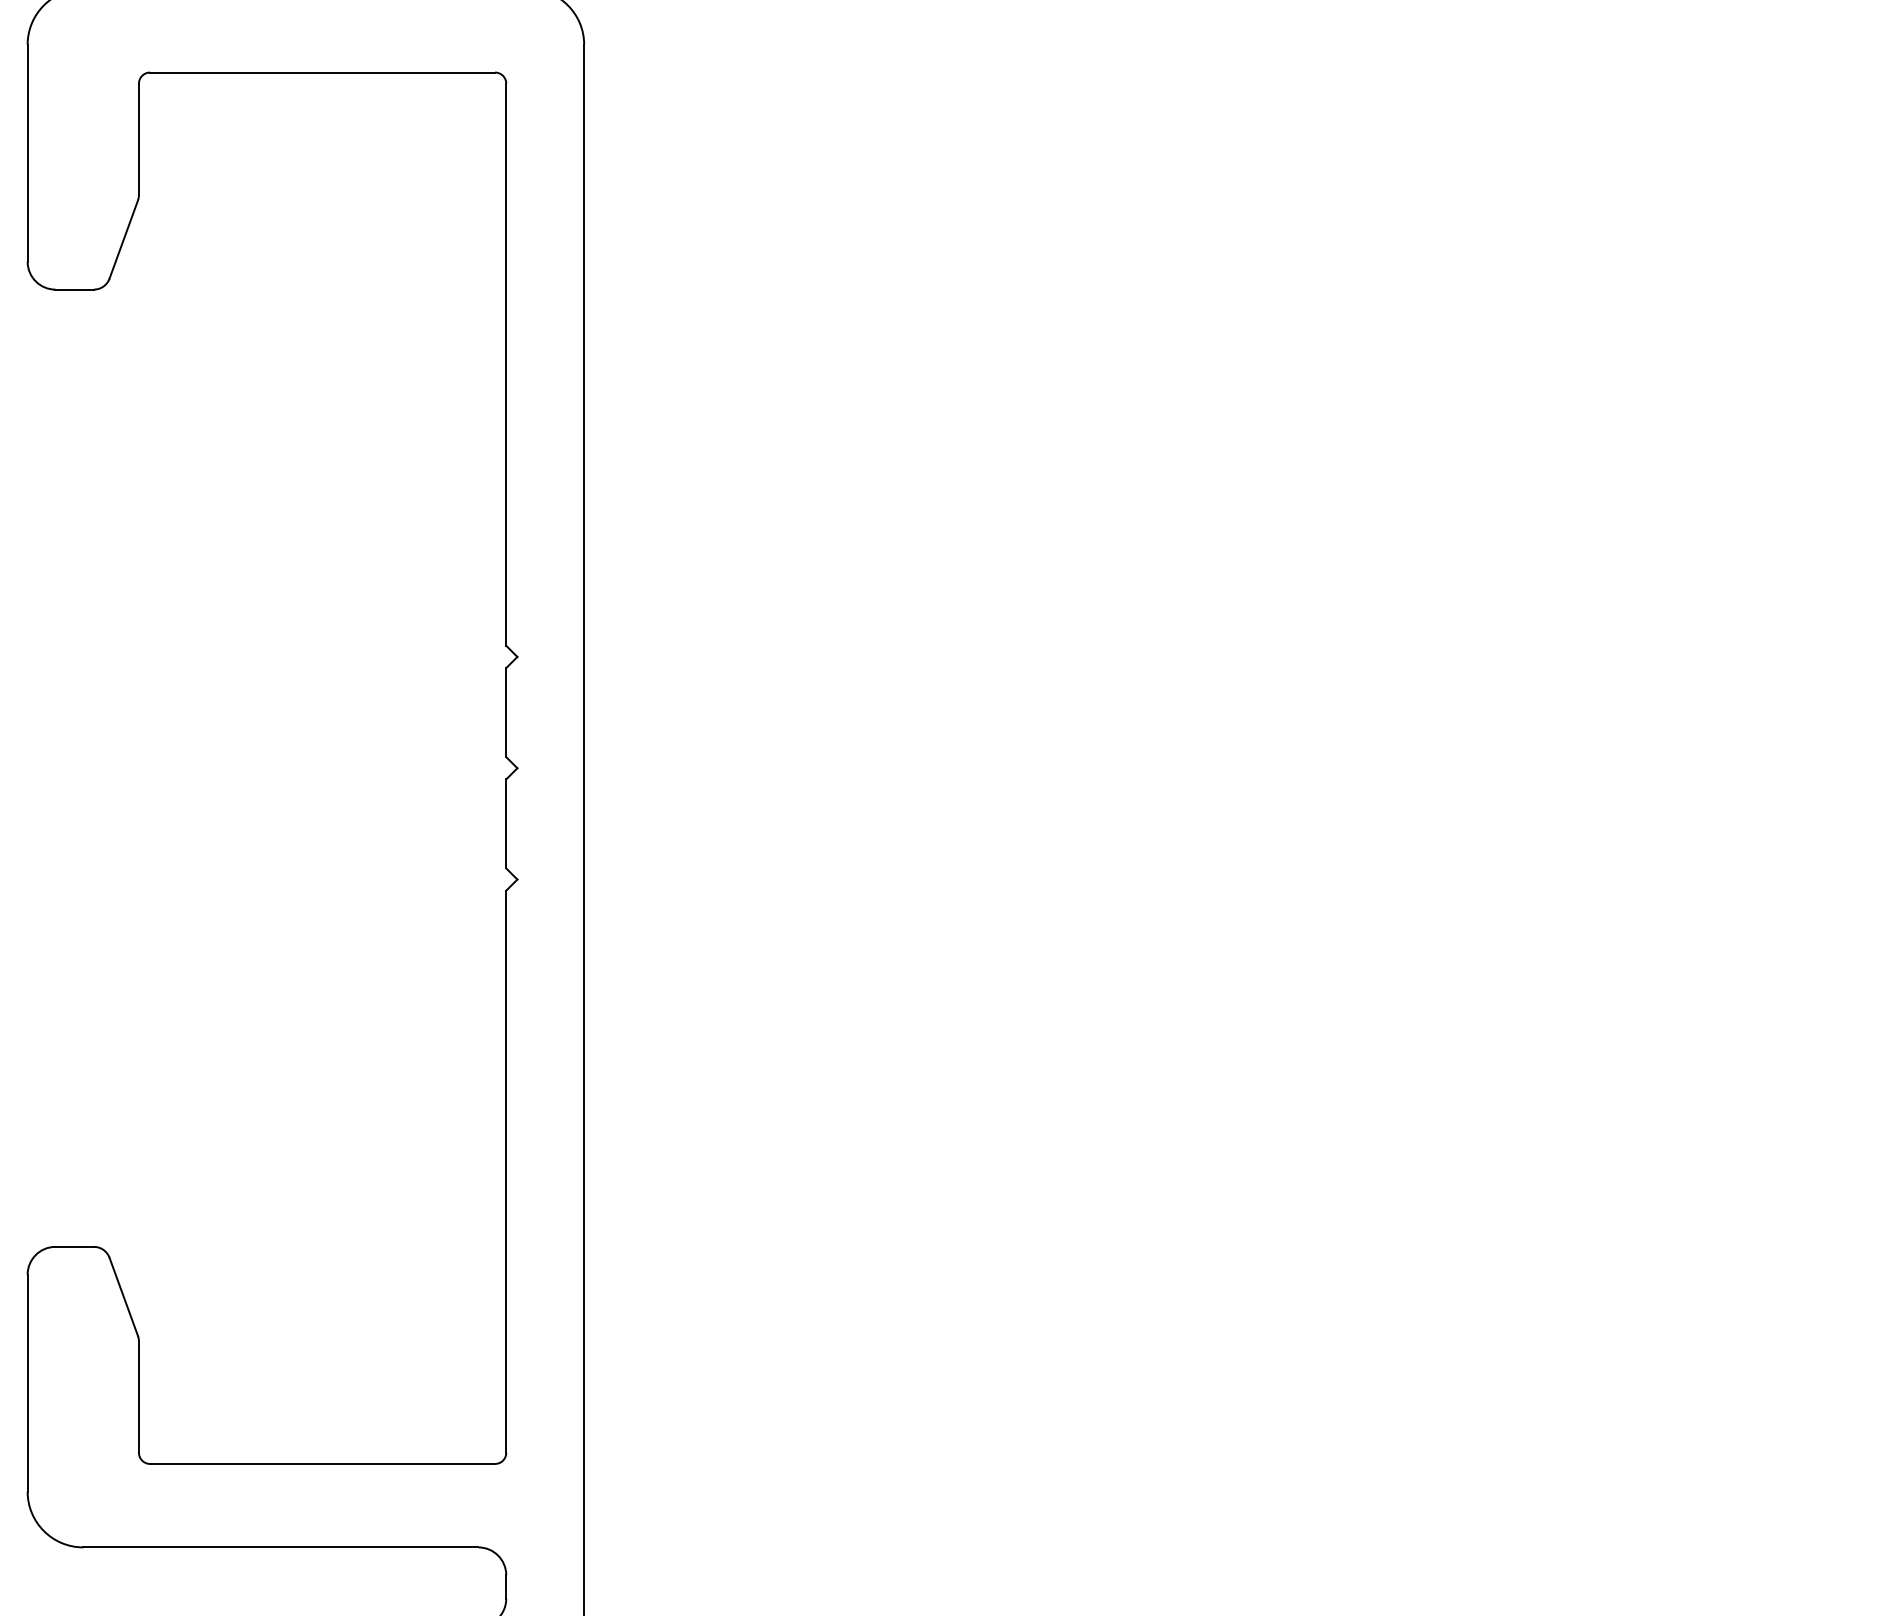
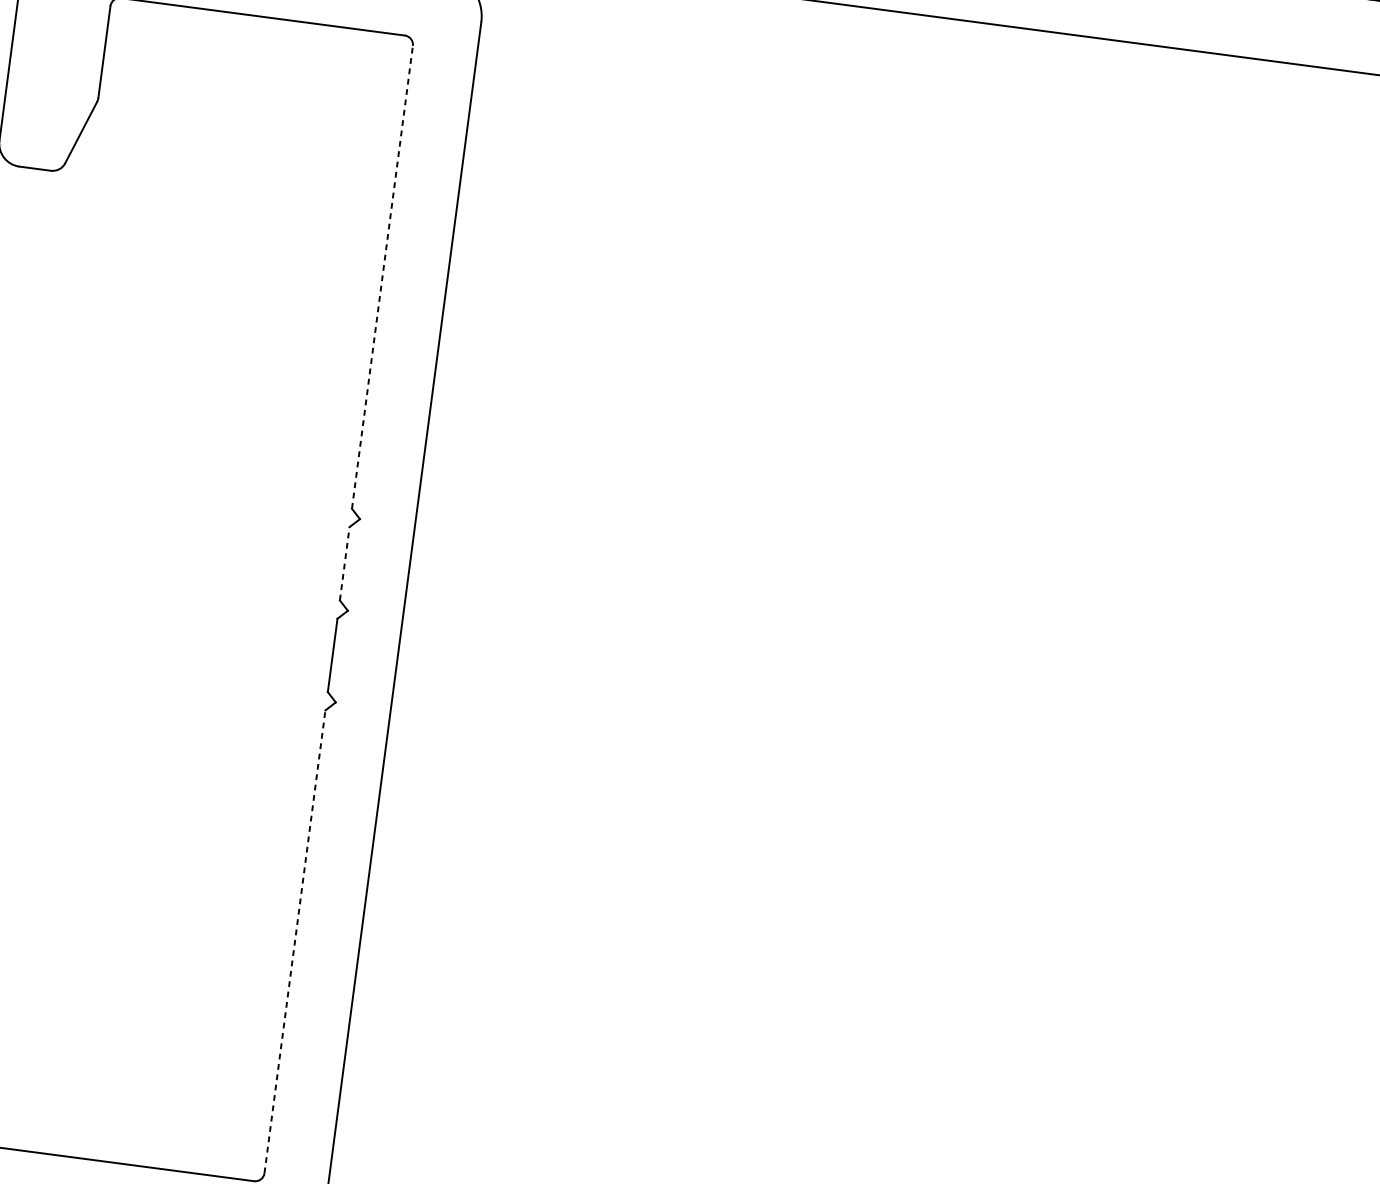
line: (506, 364) -> (382, 277), solid -> dashed
line: (506, 712) -> (344, 563), solid -> dashed
line: (506, 1171) -> (295, 941), solid -> dashed

